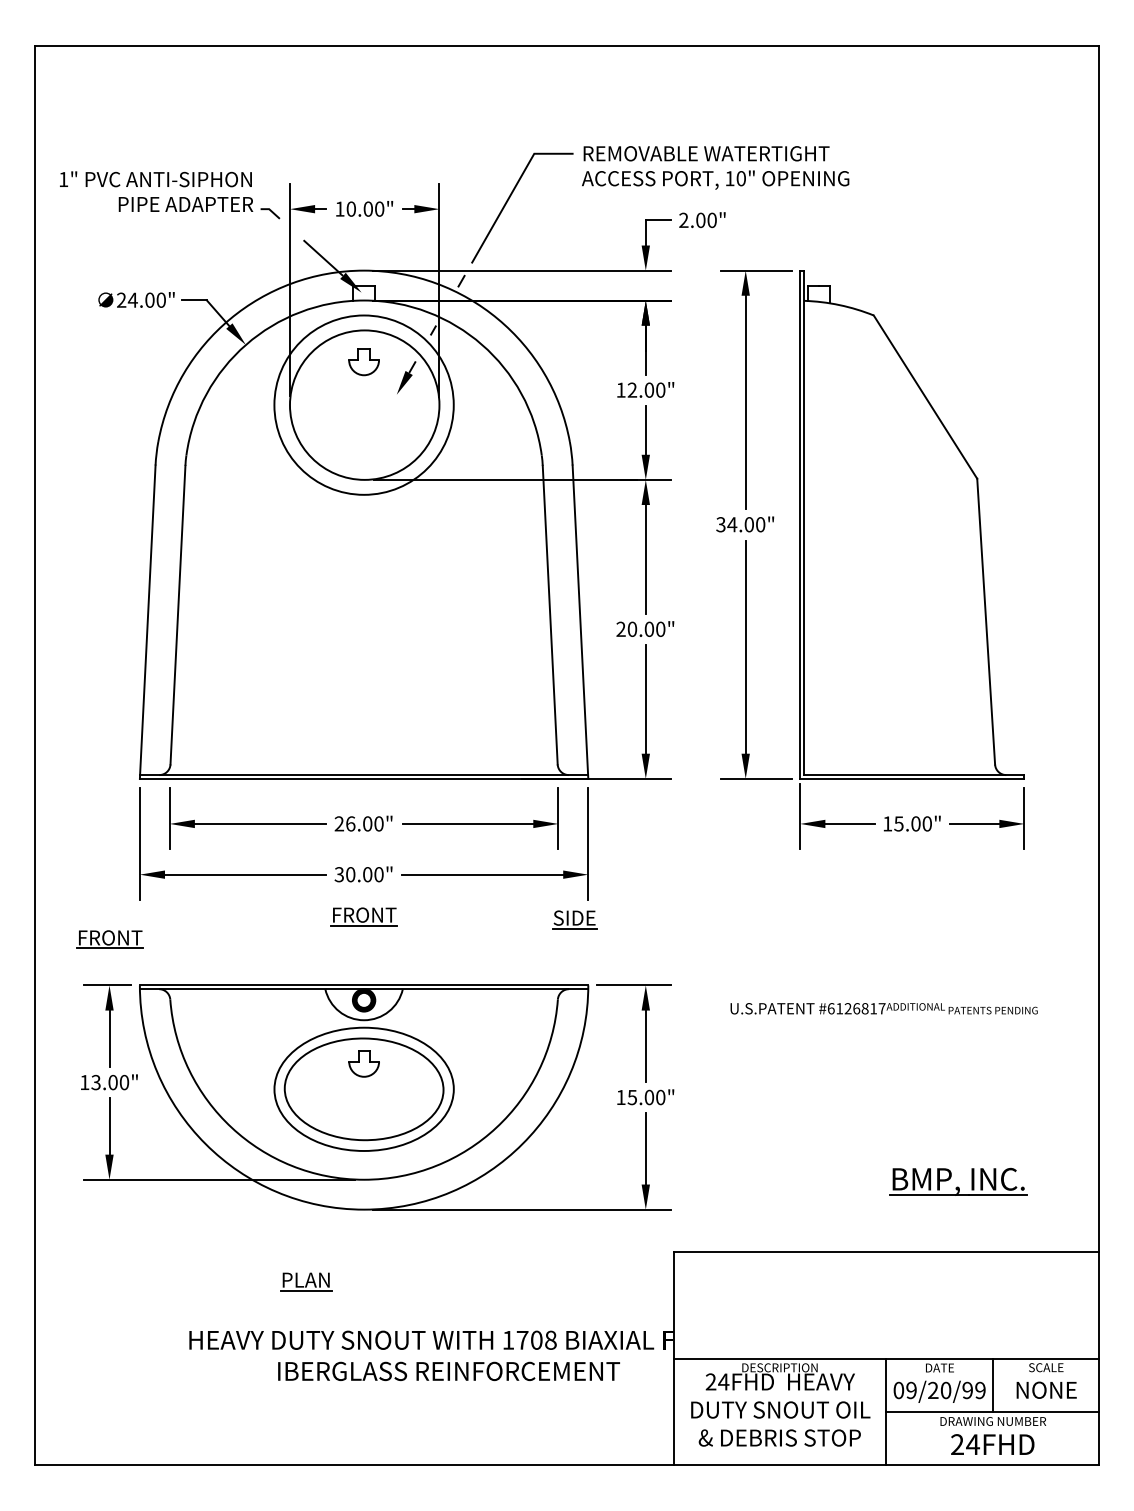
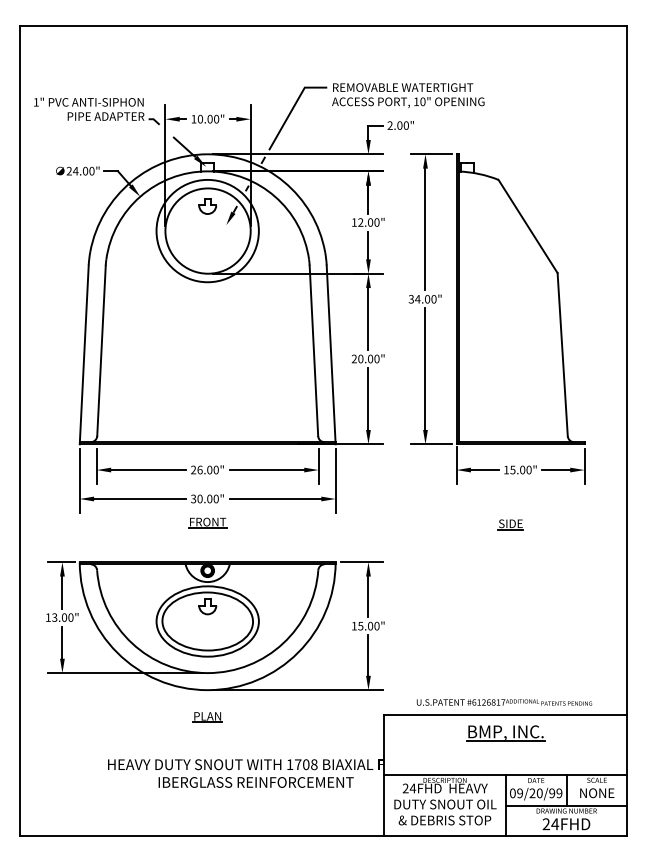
part: (574, 919) -> (510, 524), moved
part: (109, 938) -> (62, 535), removed
text: (884, 1008) -> (504, 702), moved
part: (957, 1182) -> (505, 733), moved
part: (305, 1282) -> (207, 717), moved

